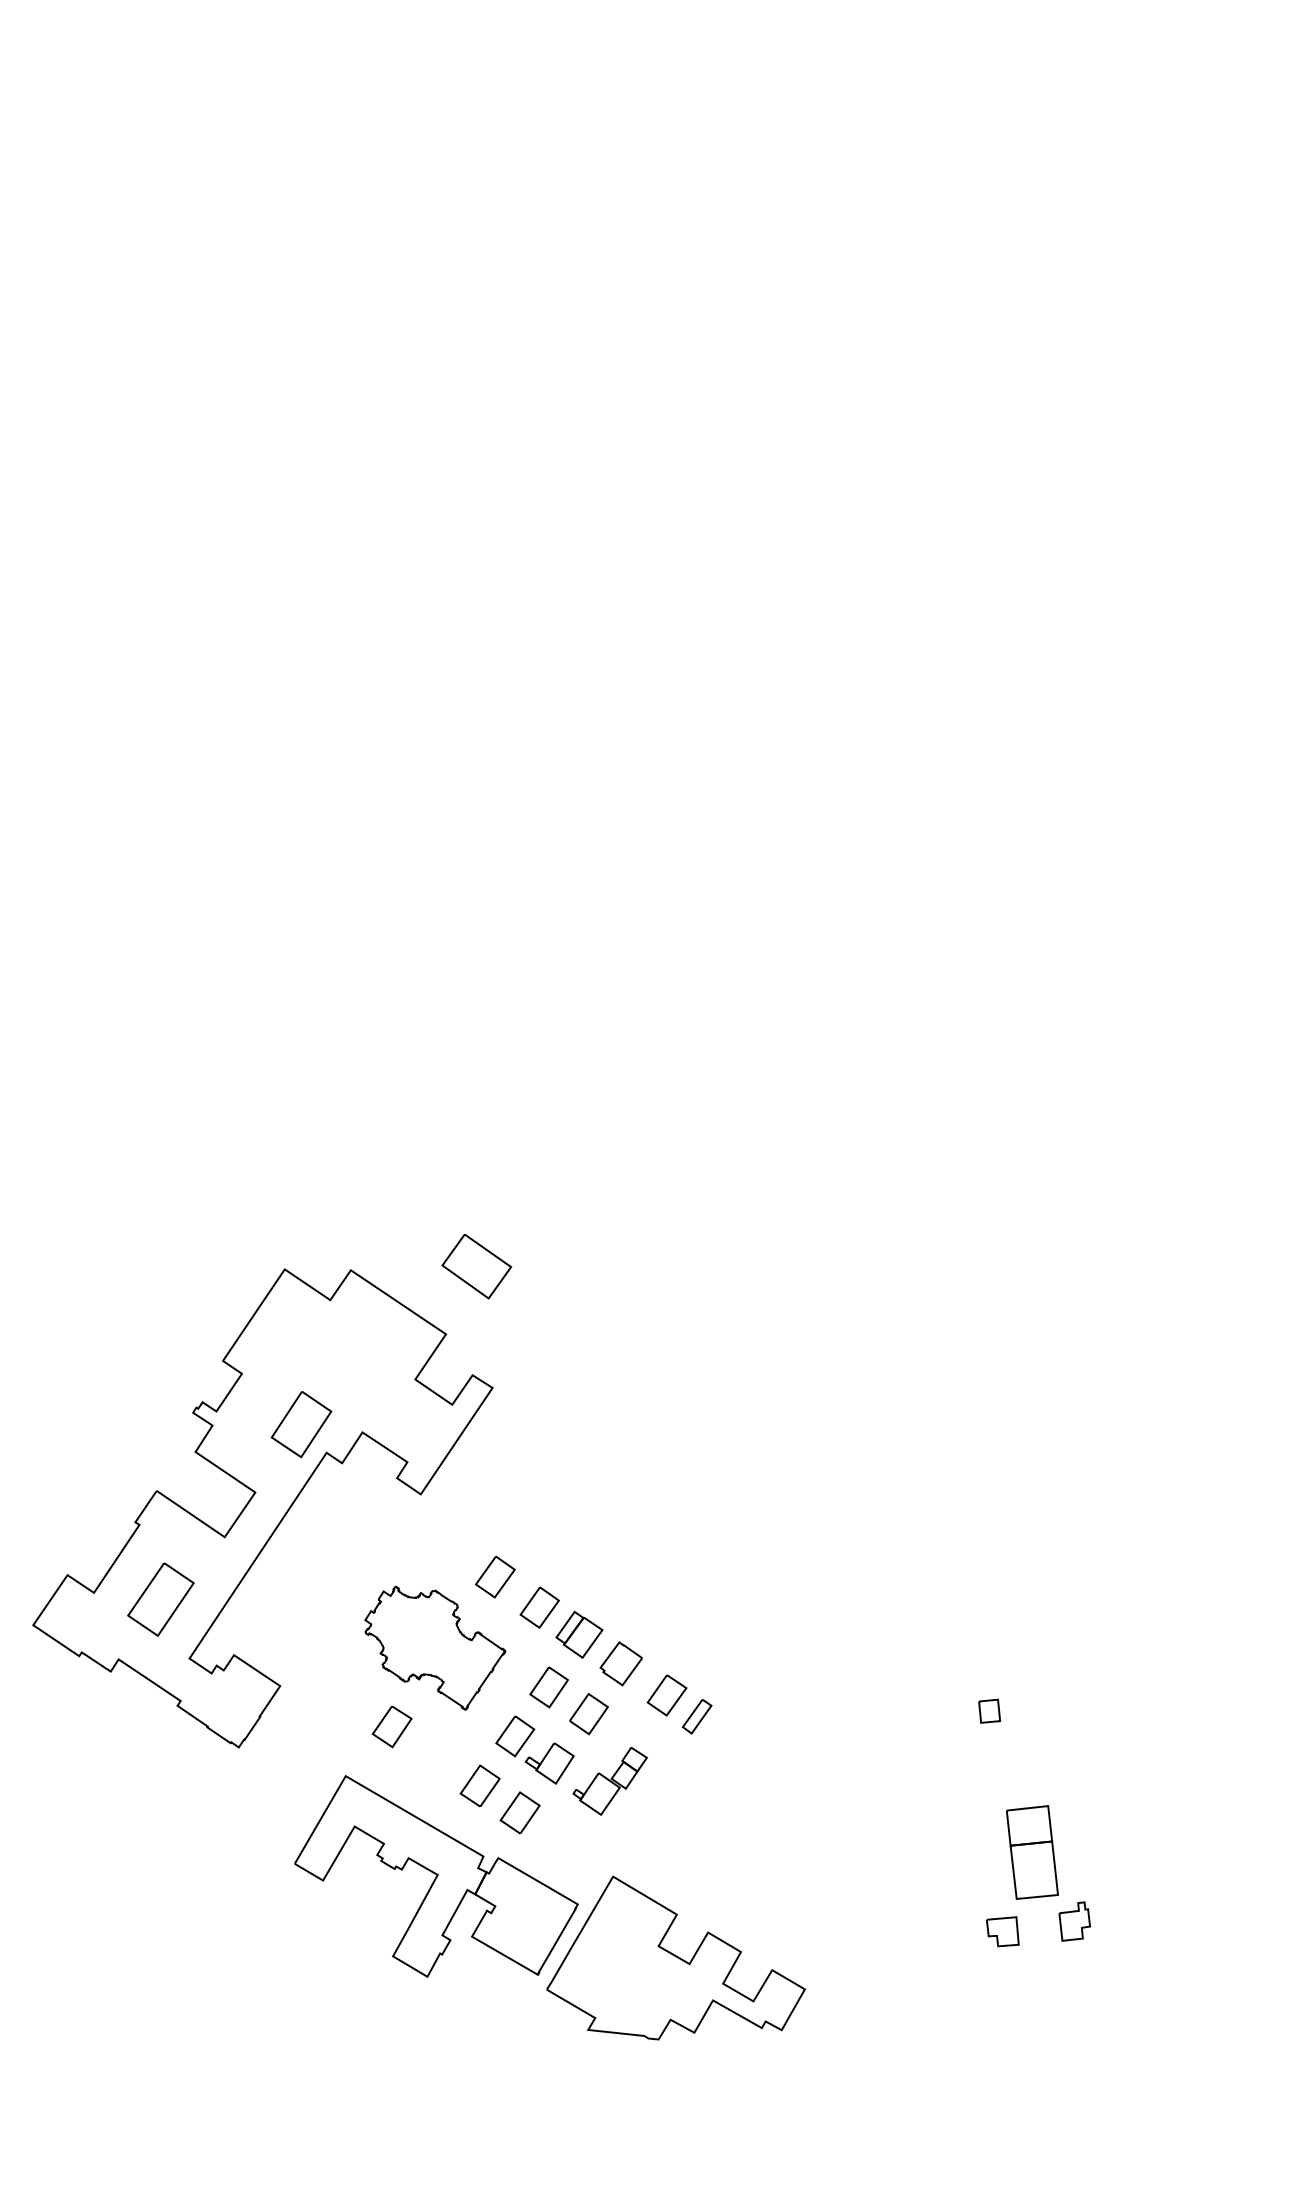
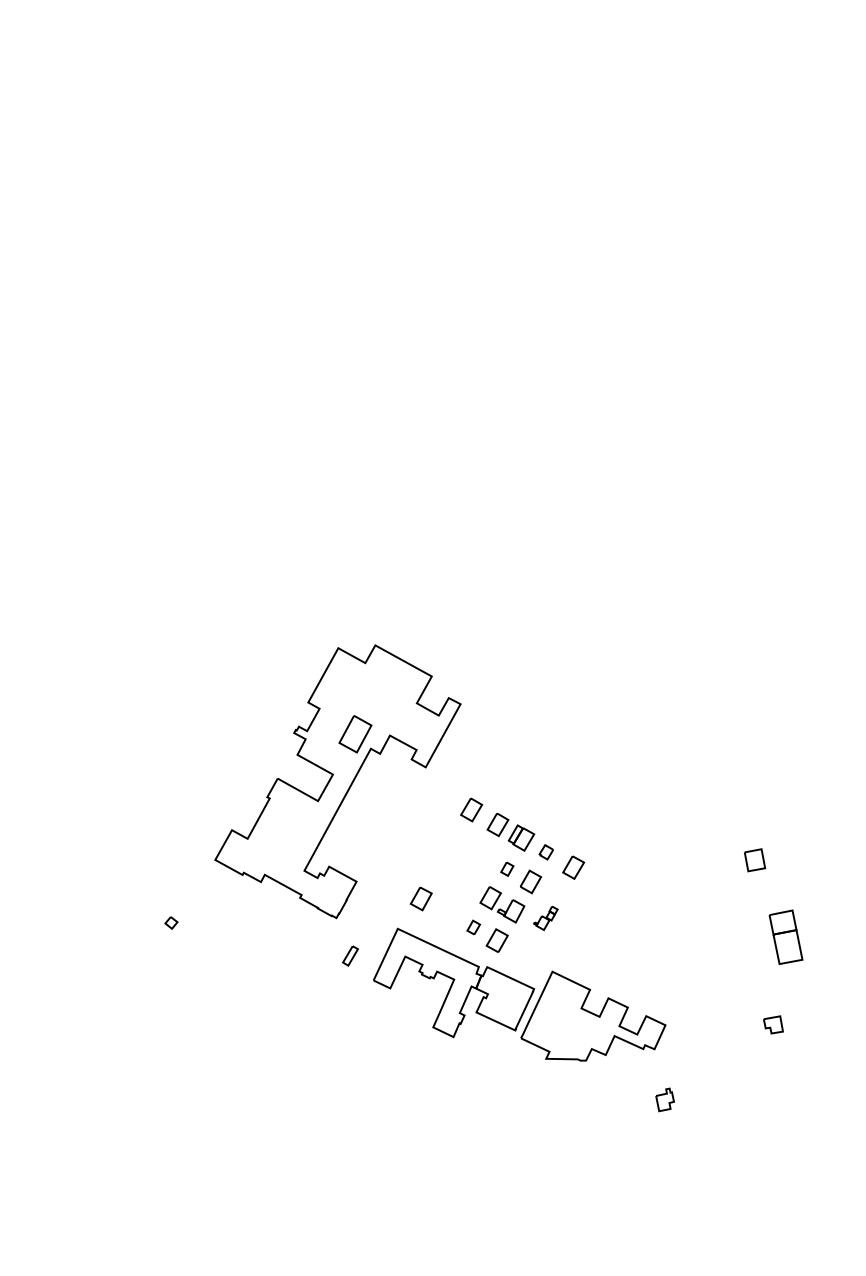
part: (476, 1267) -> (445, 637), removed
part: (160, 1600) -> (285, 839), removed
part: (433, 1647) -> (440, 852), removed
part: (621, 1664) -> (546, 852), size x0.6
part: (549, 1688) -> (507, 869), size x0.6
part: (988, 1711) -> (754, 860), size x1.6
part: (697, 1715) -> (350, 955), moved
part: (609, 1781) -> (545, 918), size x0.6
part: (480, 1785) -> (473, 927), size x0.6
part: (1073, 1920) -> (664, 1099), moved
part: (1003, 1930) -> (773, 1024), moved

